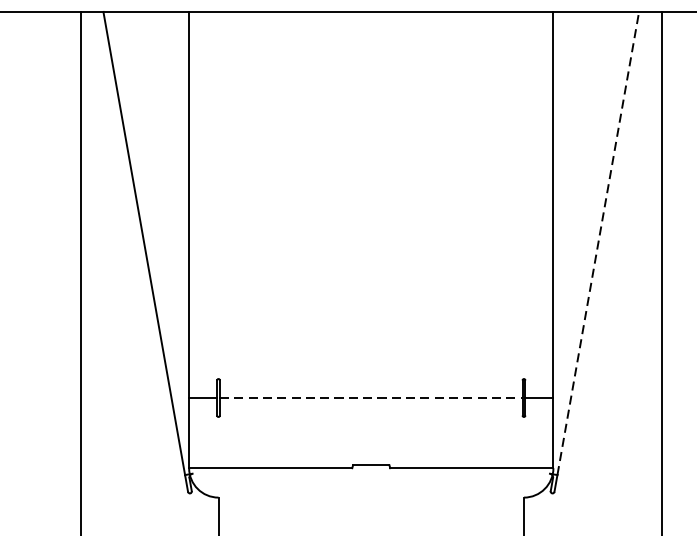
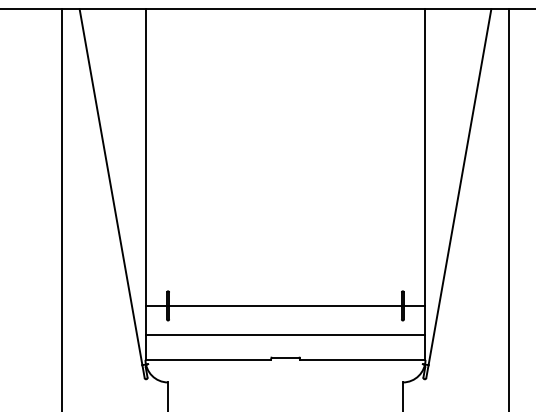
line: (597, 243) -> (459, 187), dashed -> solid
line: (371, 397) -> (285, 305), dashed -> solid
line: (371, 436) -> (285, 335), added

